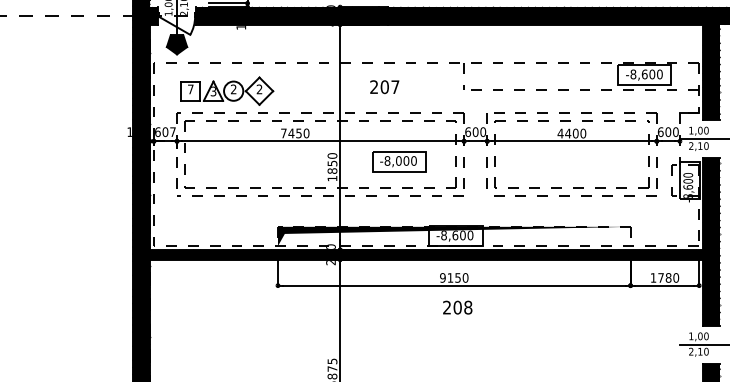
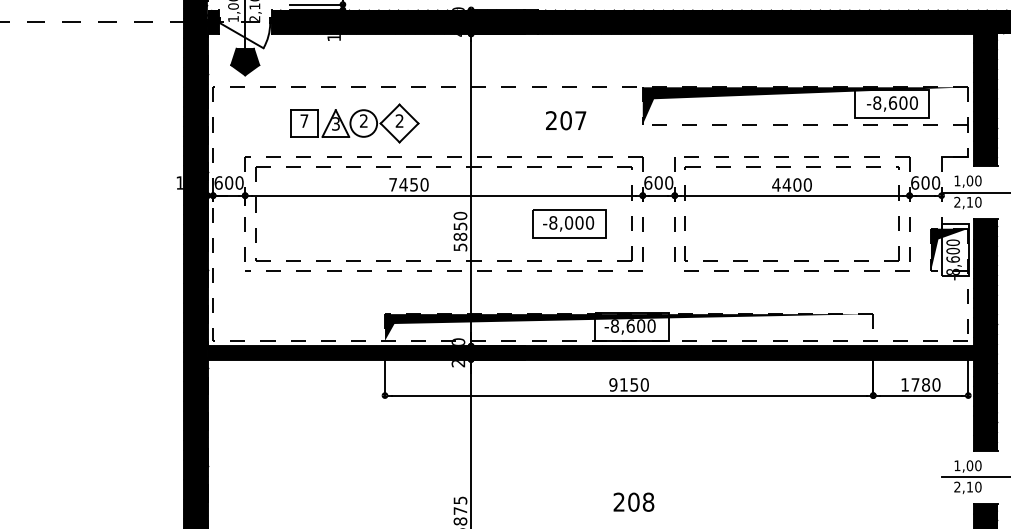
fill: (581, 76) -> (805, 105), added
text: (384, 87) -> (565, 121), moved
part: (227, 90) -> (355, 122), moved
text: (172, 131) -> (238, 182), 607 -> 600
part: (399, 161) -> (569, 223), moved
text: (332, 178) -> (460, 247), 1850 -> 5850
fill: (685, 180) -> (949, 249), added
text: (457, 307) -> (633, 502), moved

